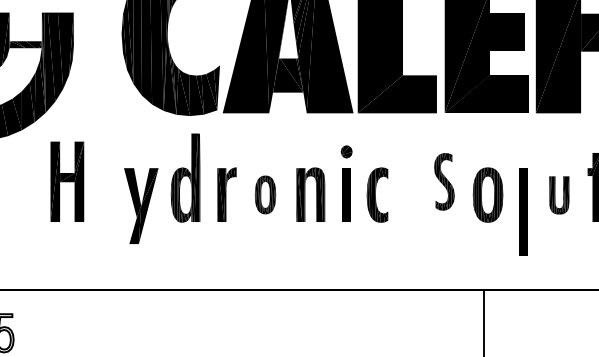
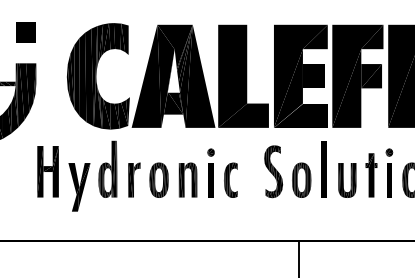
part: (66, 181) -> (47, 171), moved
part: (444, 181) -> (273, 171), size x1.43
part: (264, 193) -> (158, 179), size x1.43
part: (559, 195) -> (347, 180), size x1.43
part: (522, 212) -> (323, 169), moved

